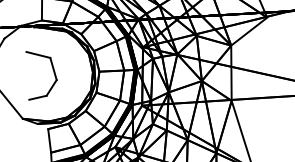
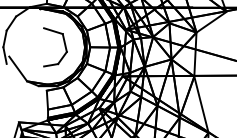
part: (53, 74) -> (64, 47), moved

